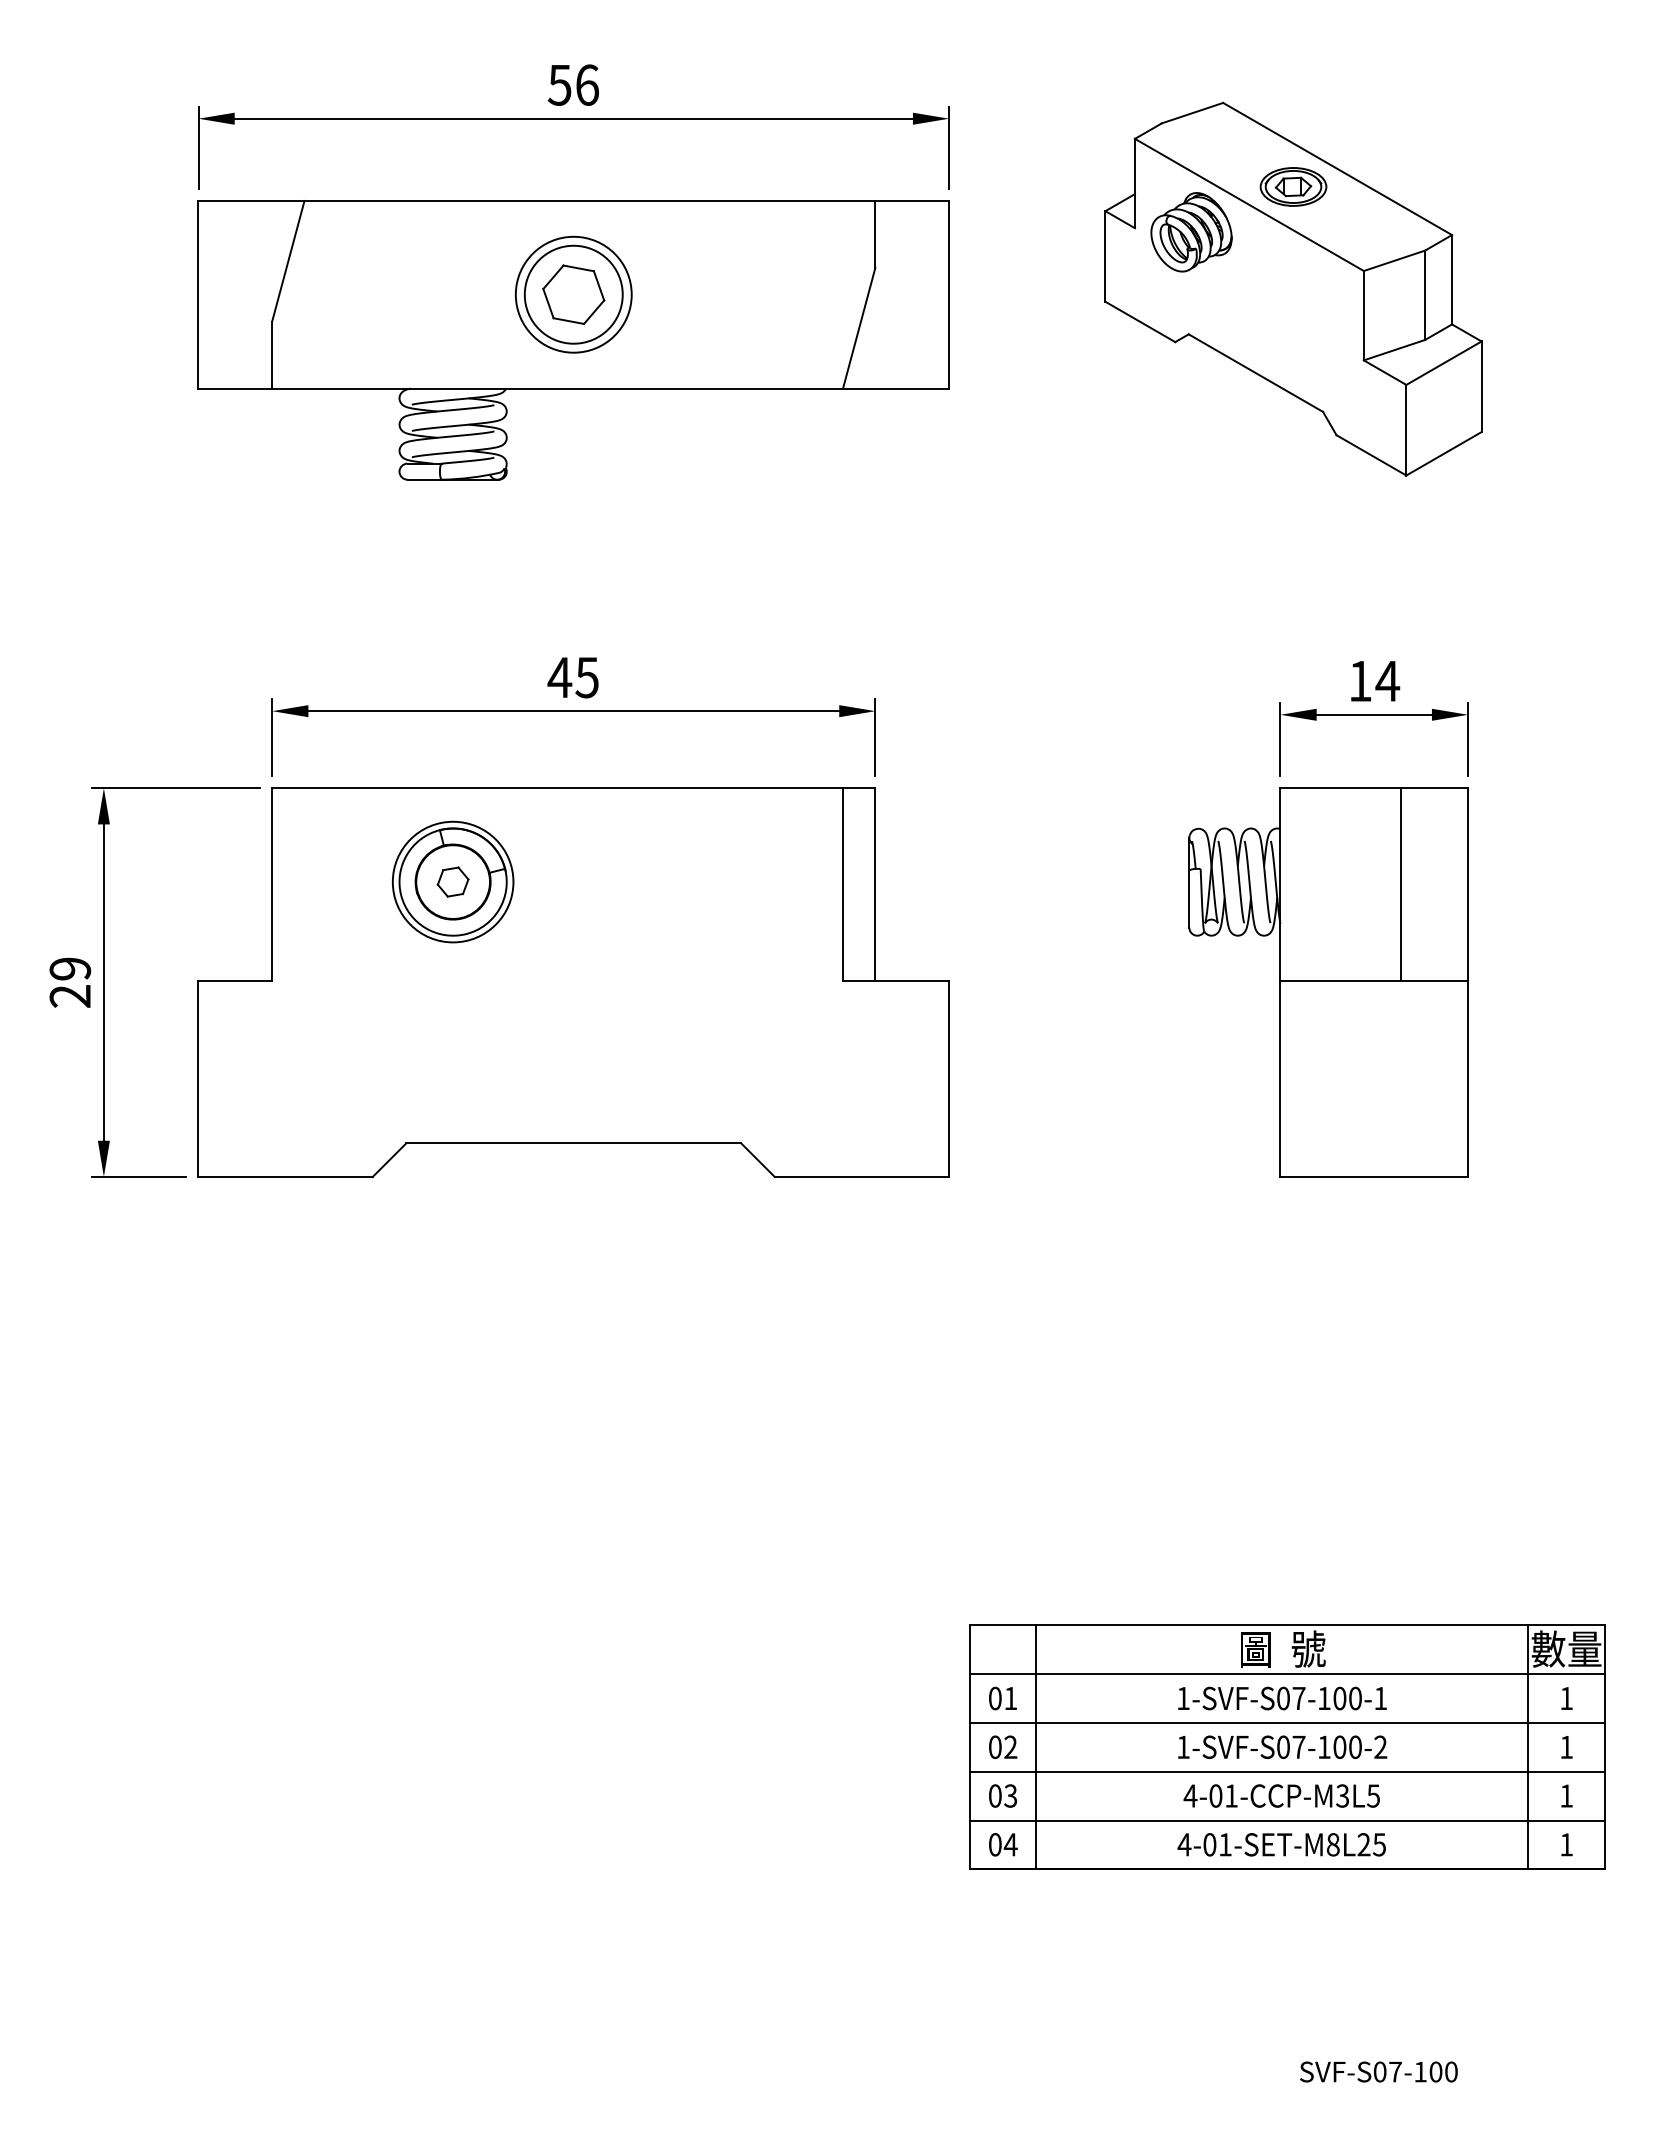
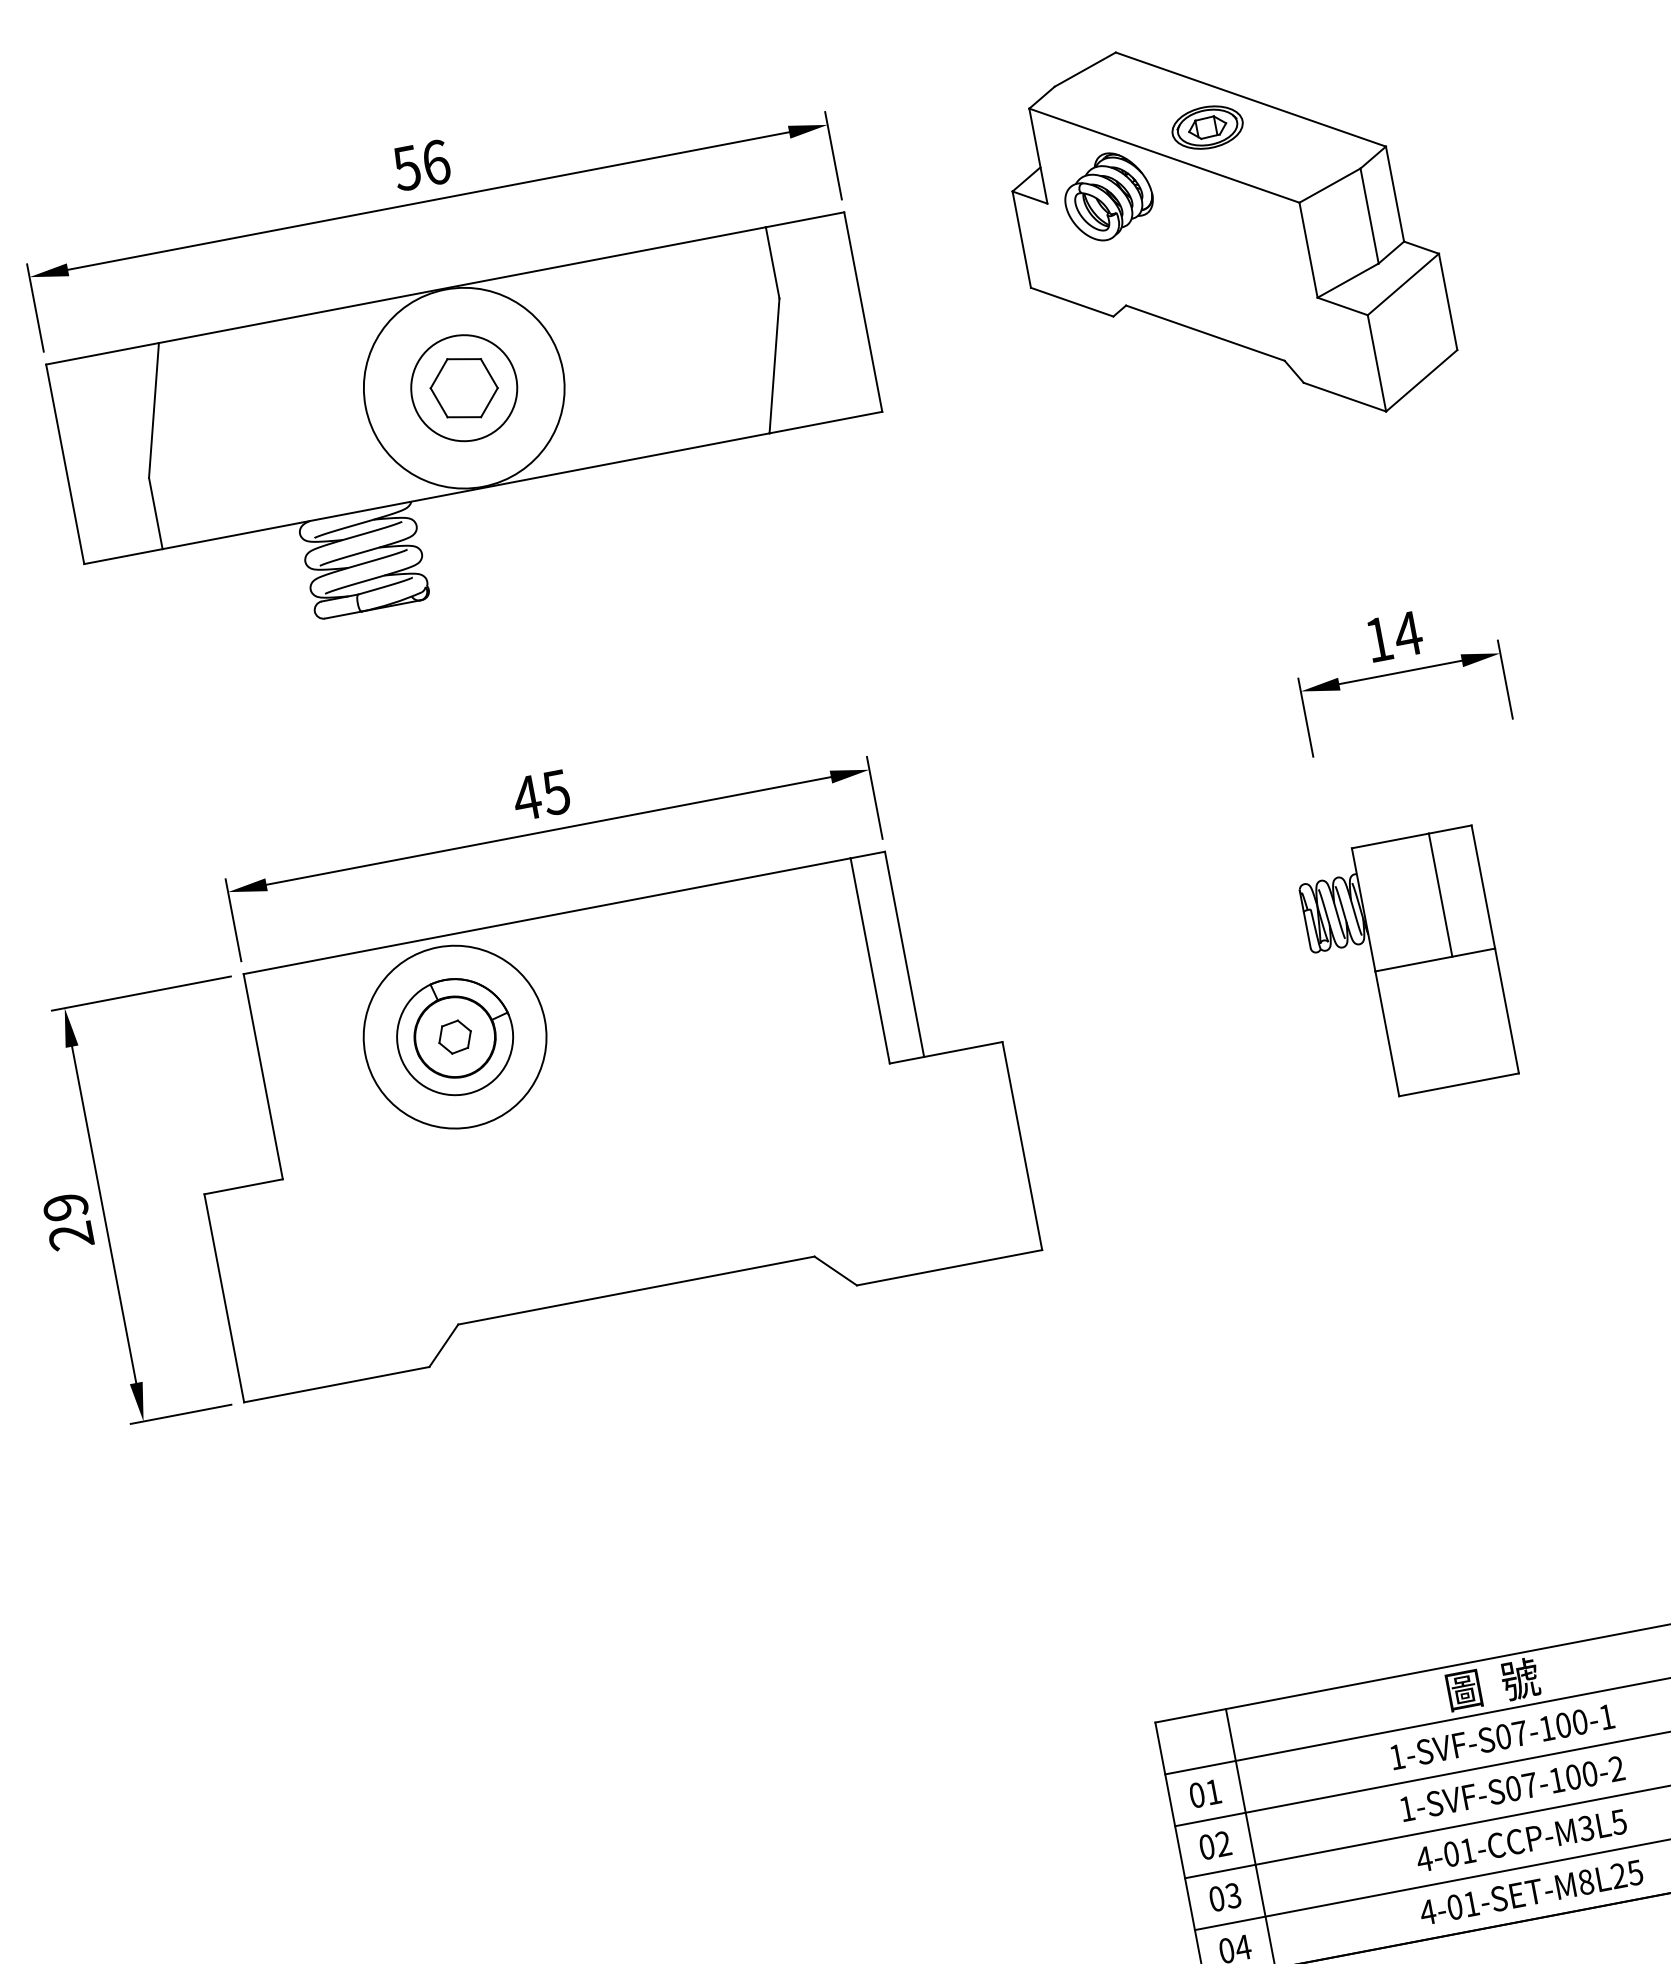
circle: (573, 294) -> (463, 387), size x1.6
circle: (452, 881) -> (454, 1036), size x1.4
part: (1328, 982) -> (1406, 966), size x0.6

